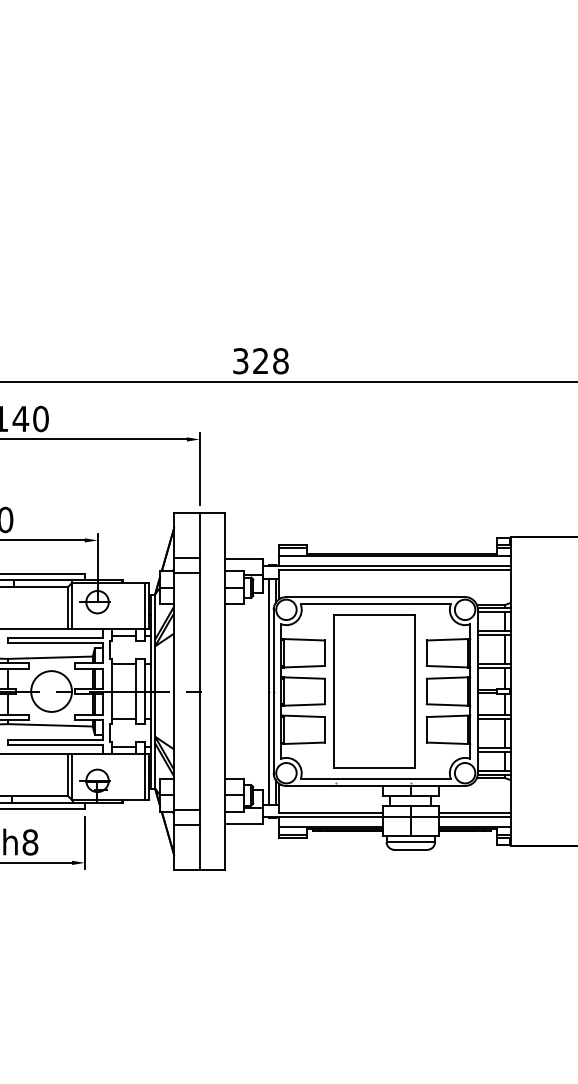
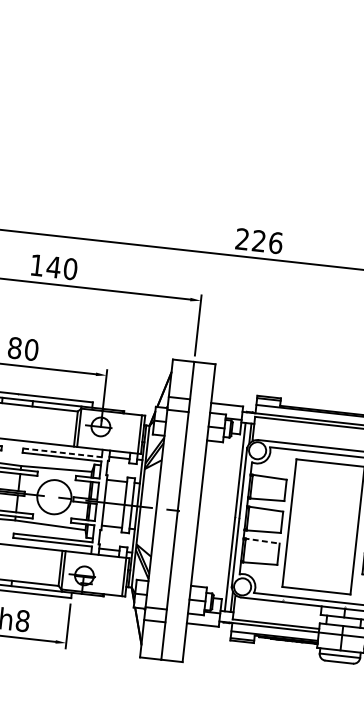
text: (260, 361) -> (258, 241), 328 -> 226
line: (55, 637) -> (62, 452), solid -> dashed
line: (303, 716) -> (262, 541), solid -> dashed

